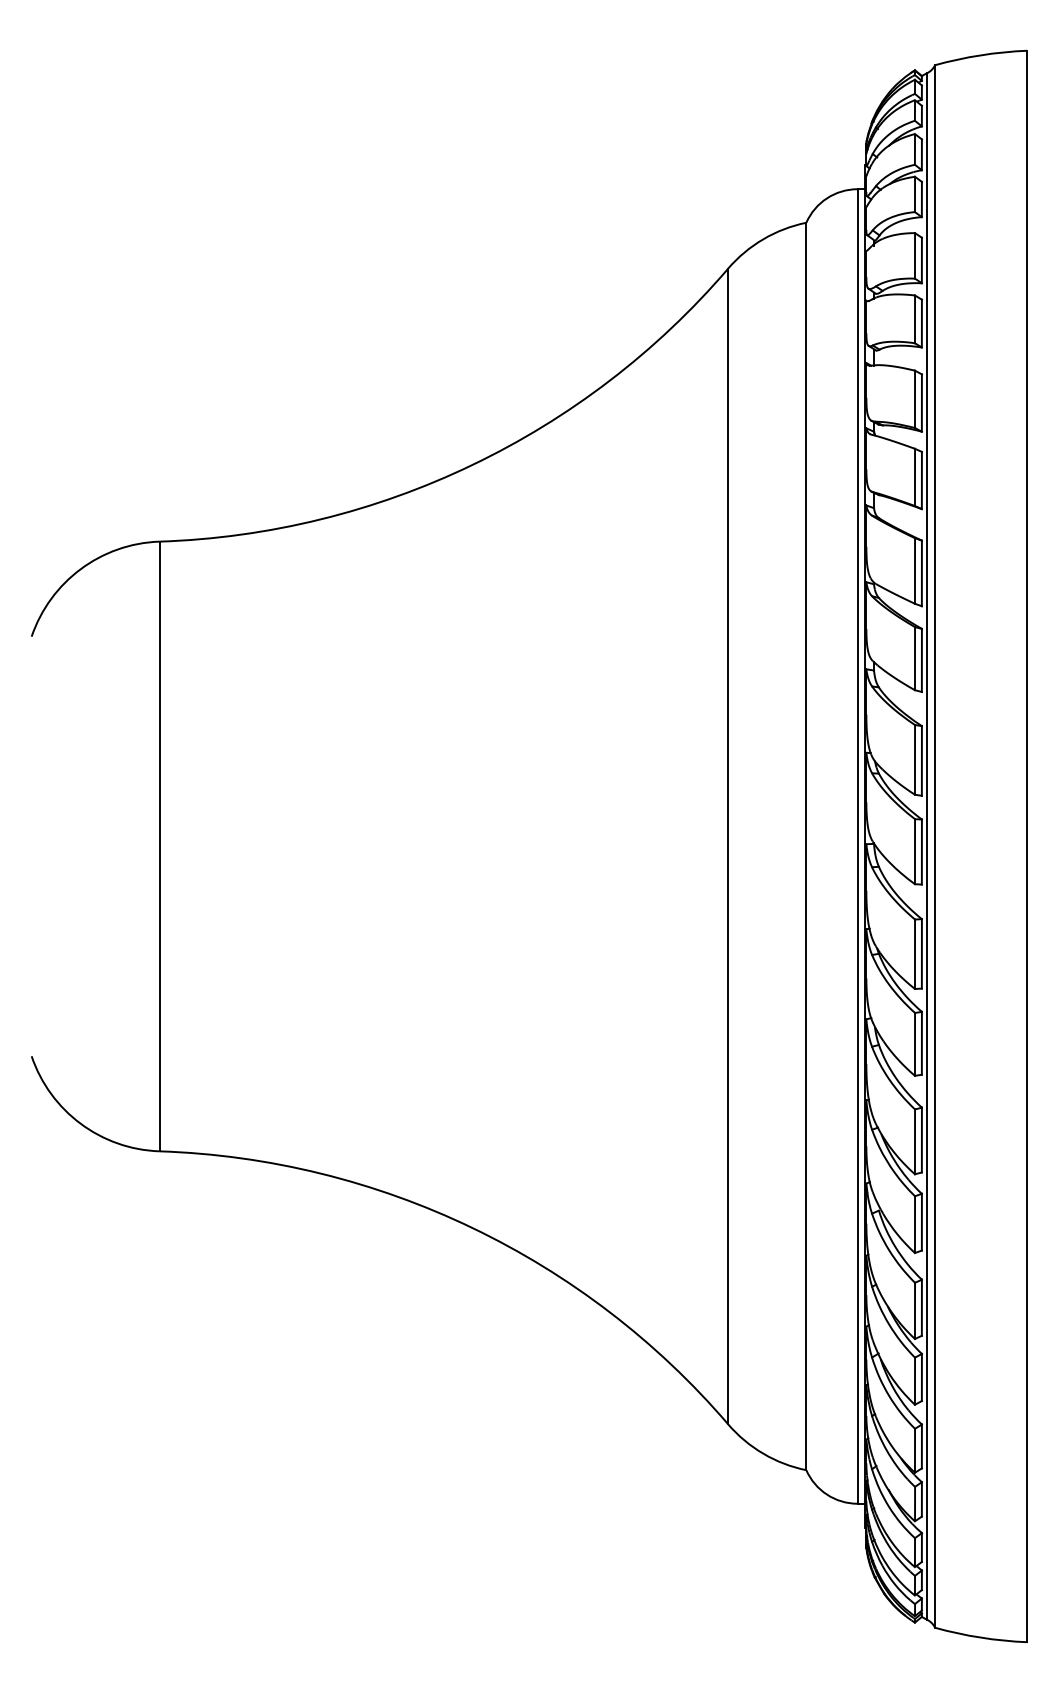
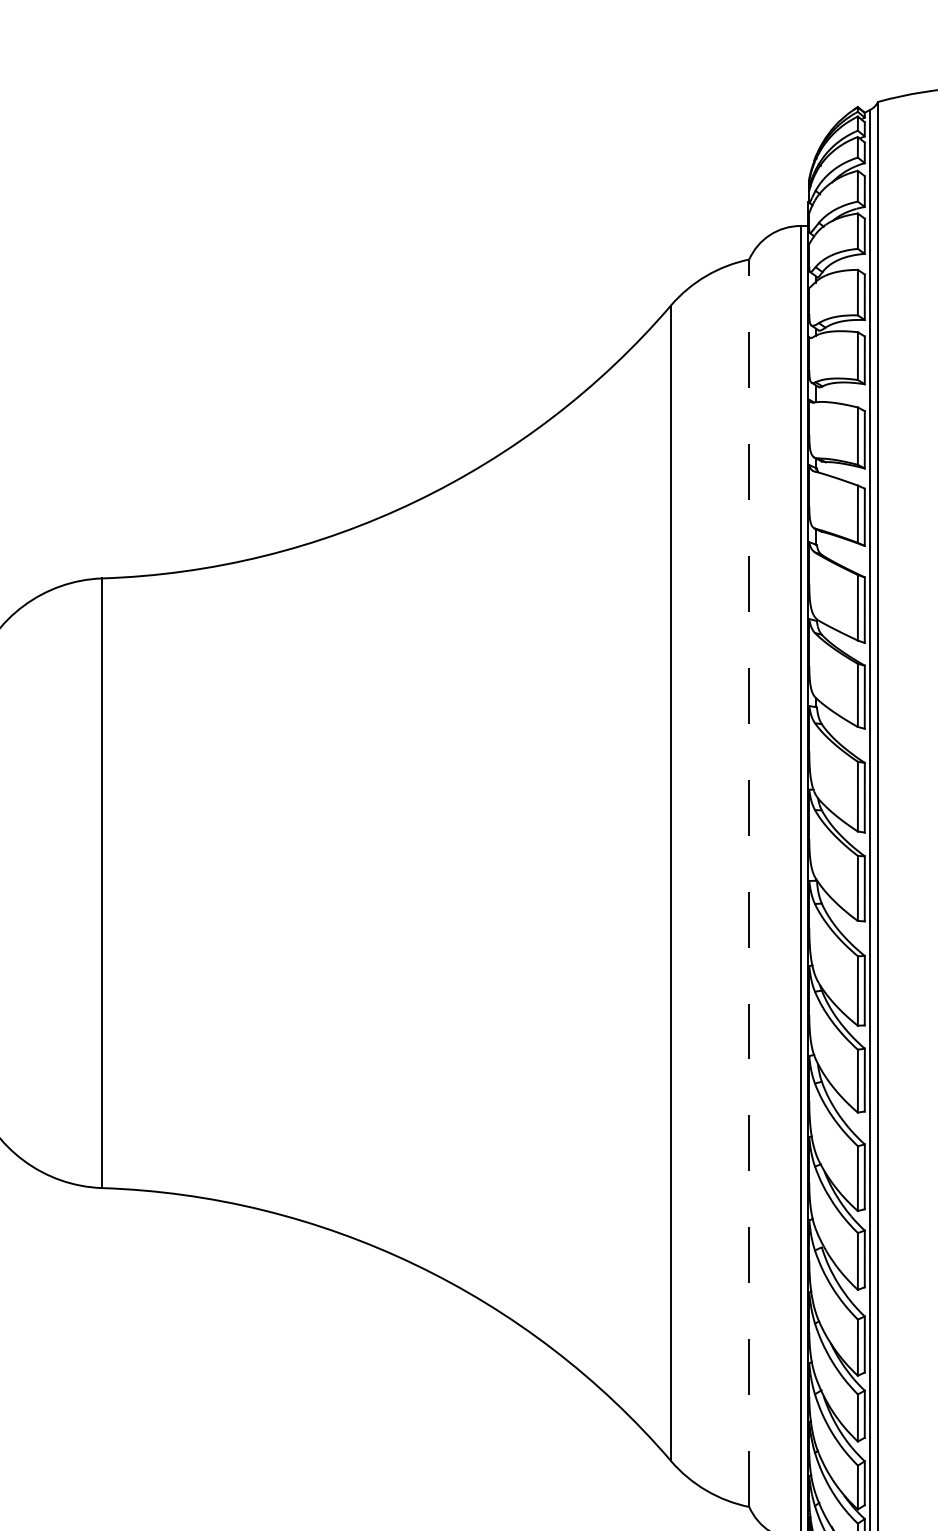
line: (806, 846) -> (749, 883), solid -> dashed

